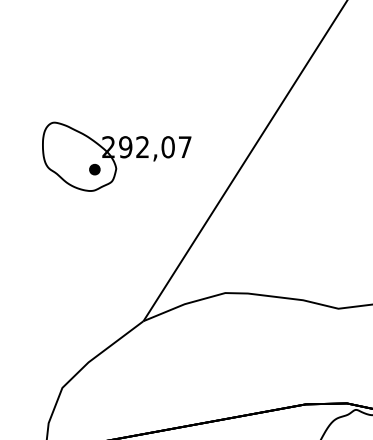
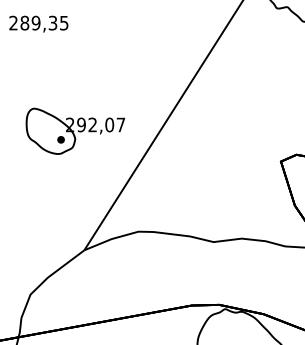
part: (115, 155) -> (74, 130), moved

